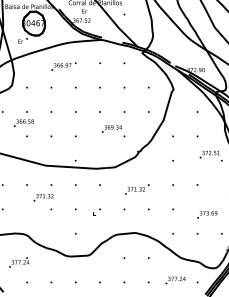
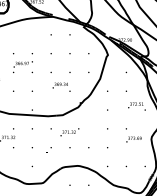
text: (63, 66) -> (22, 64), moved
text: (137, 189) -> (70, 132), moved
text: (207, 214) -> (134, 139), moved

